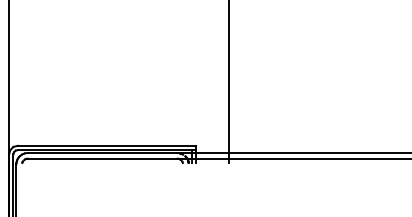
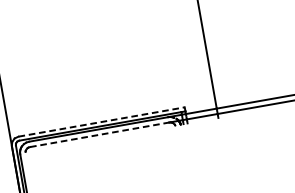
line: (107, 145) -> (102, 121), solid -> dashed
line: (102, 158) -> (99, 134), solid -> dashed

